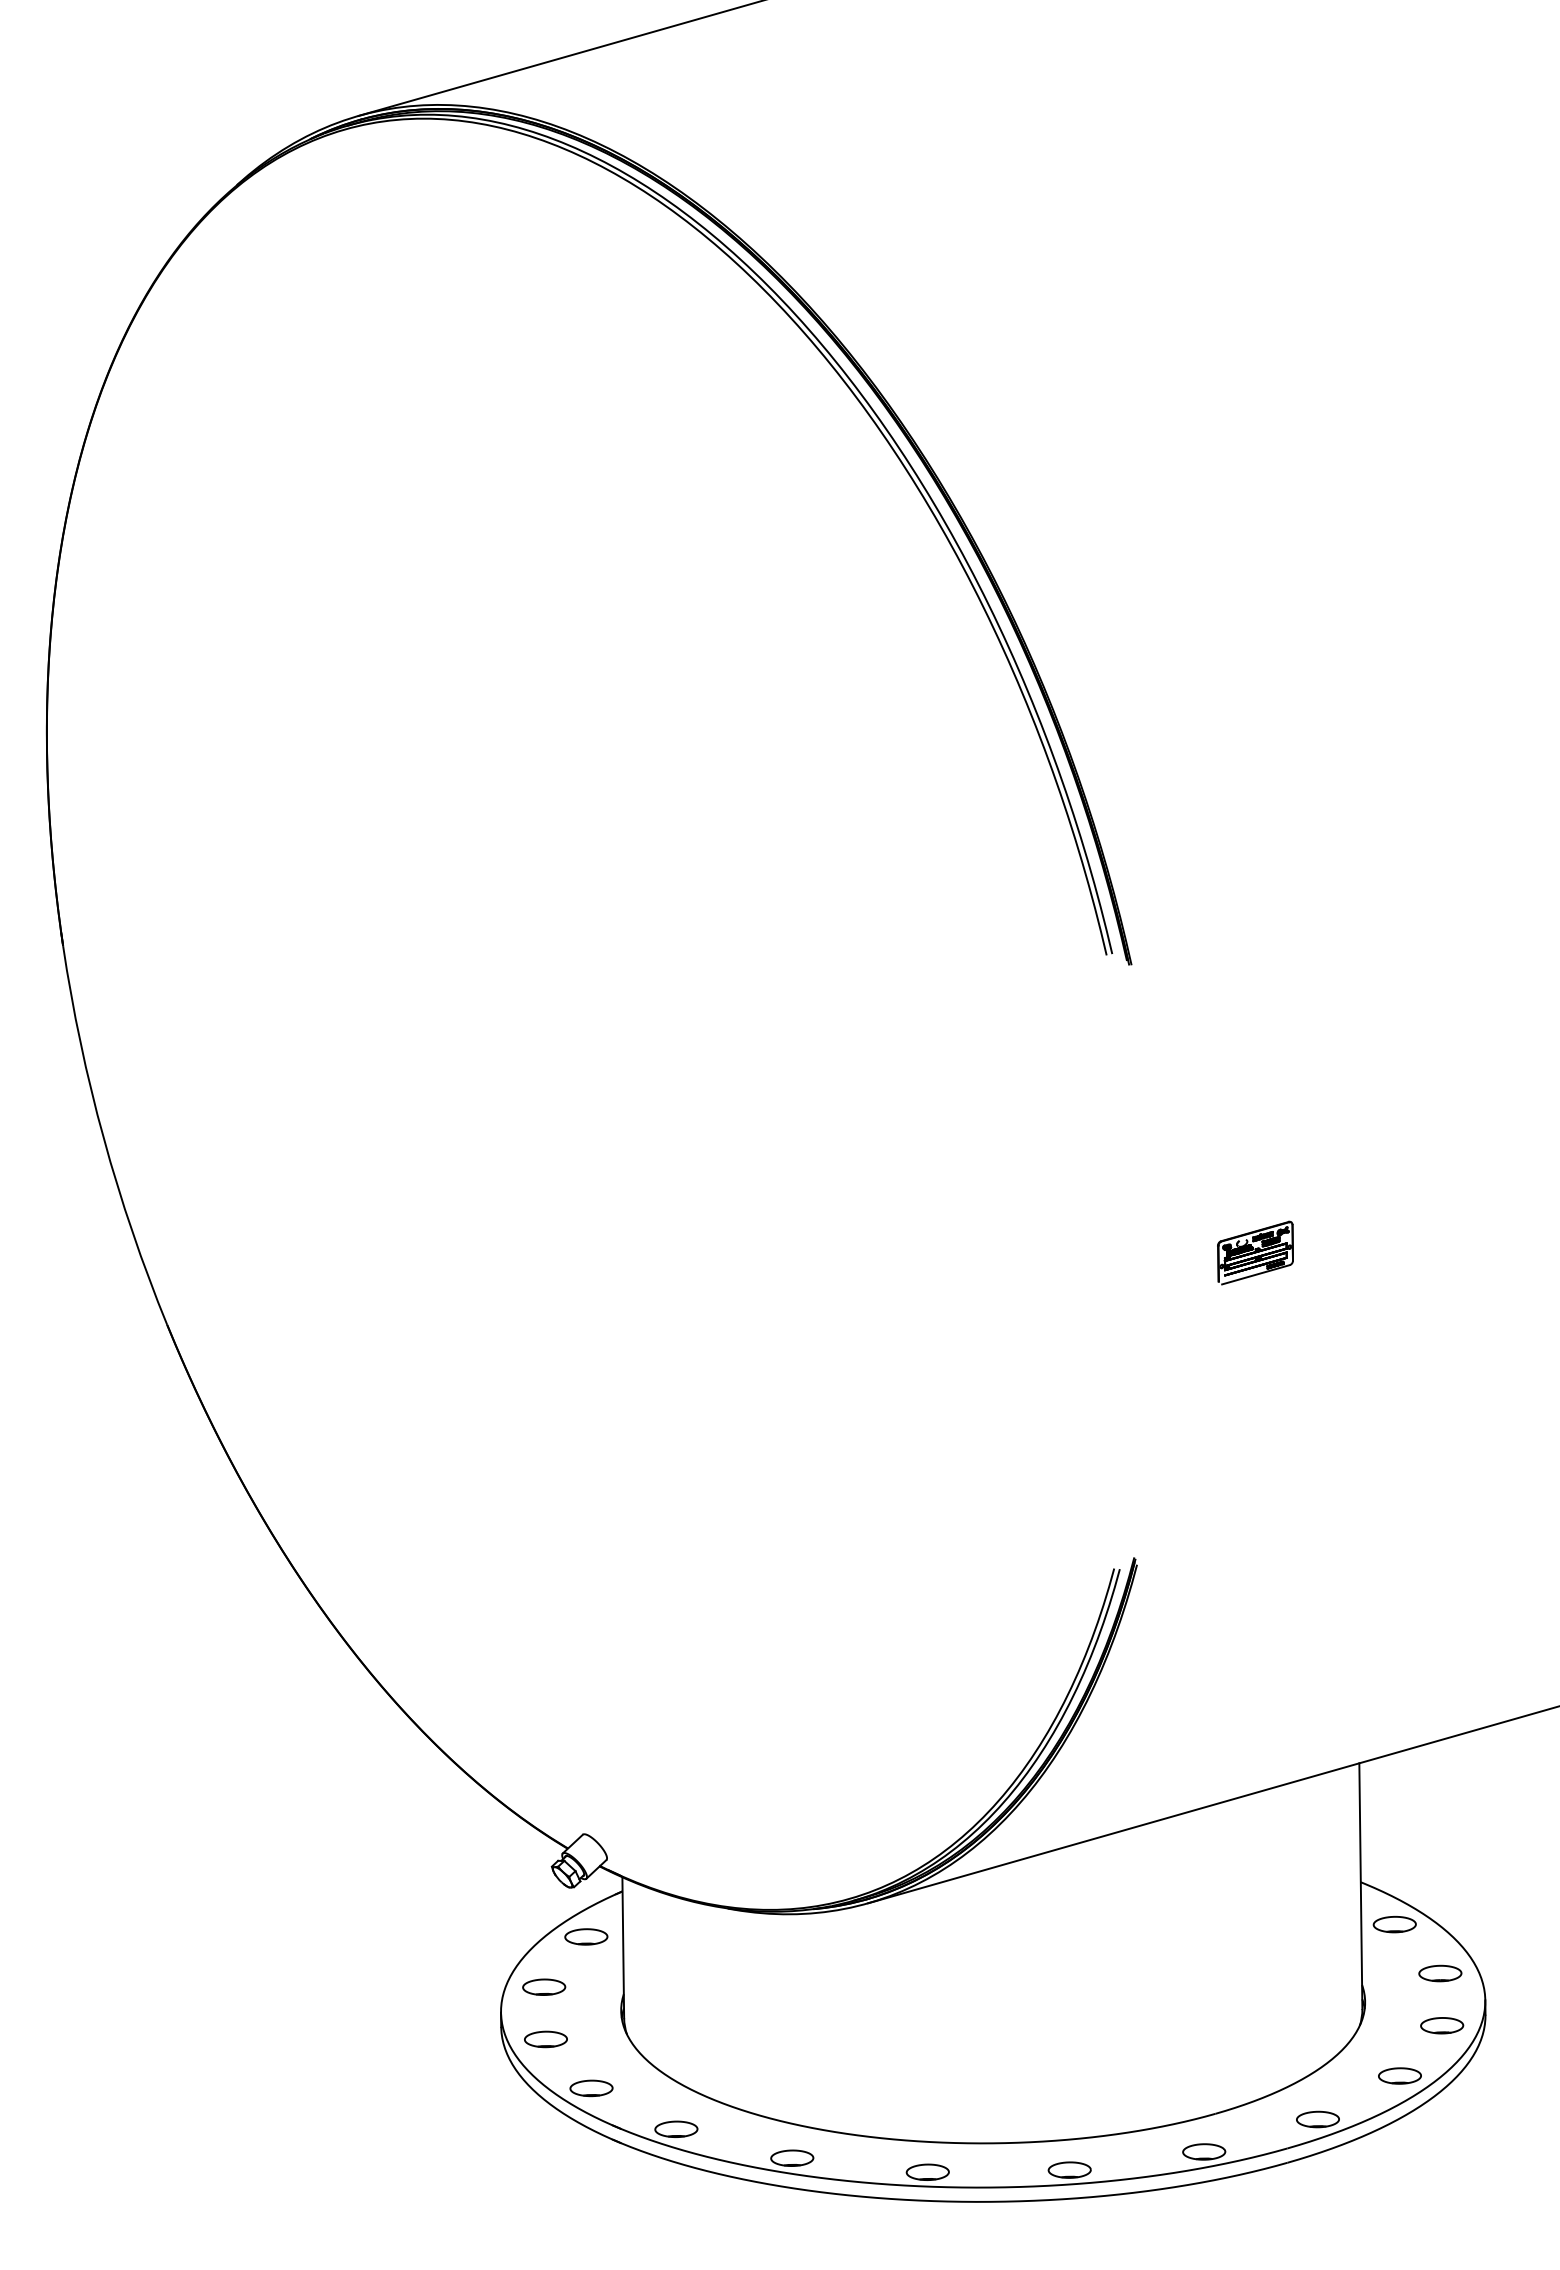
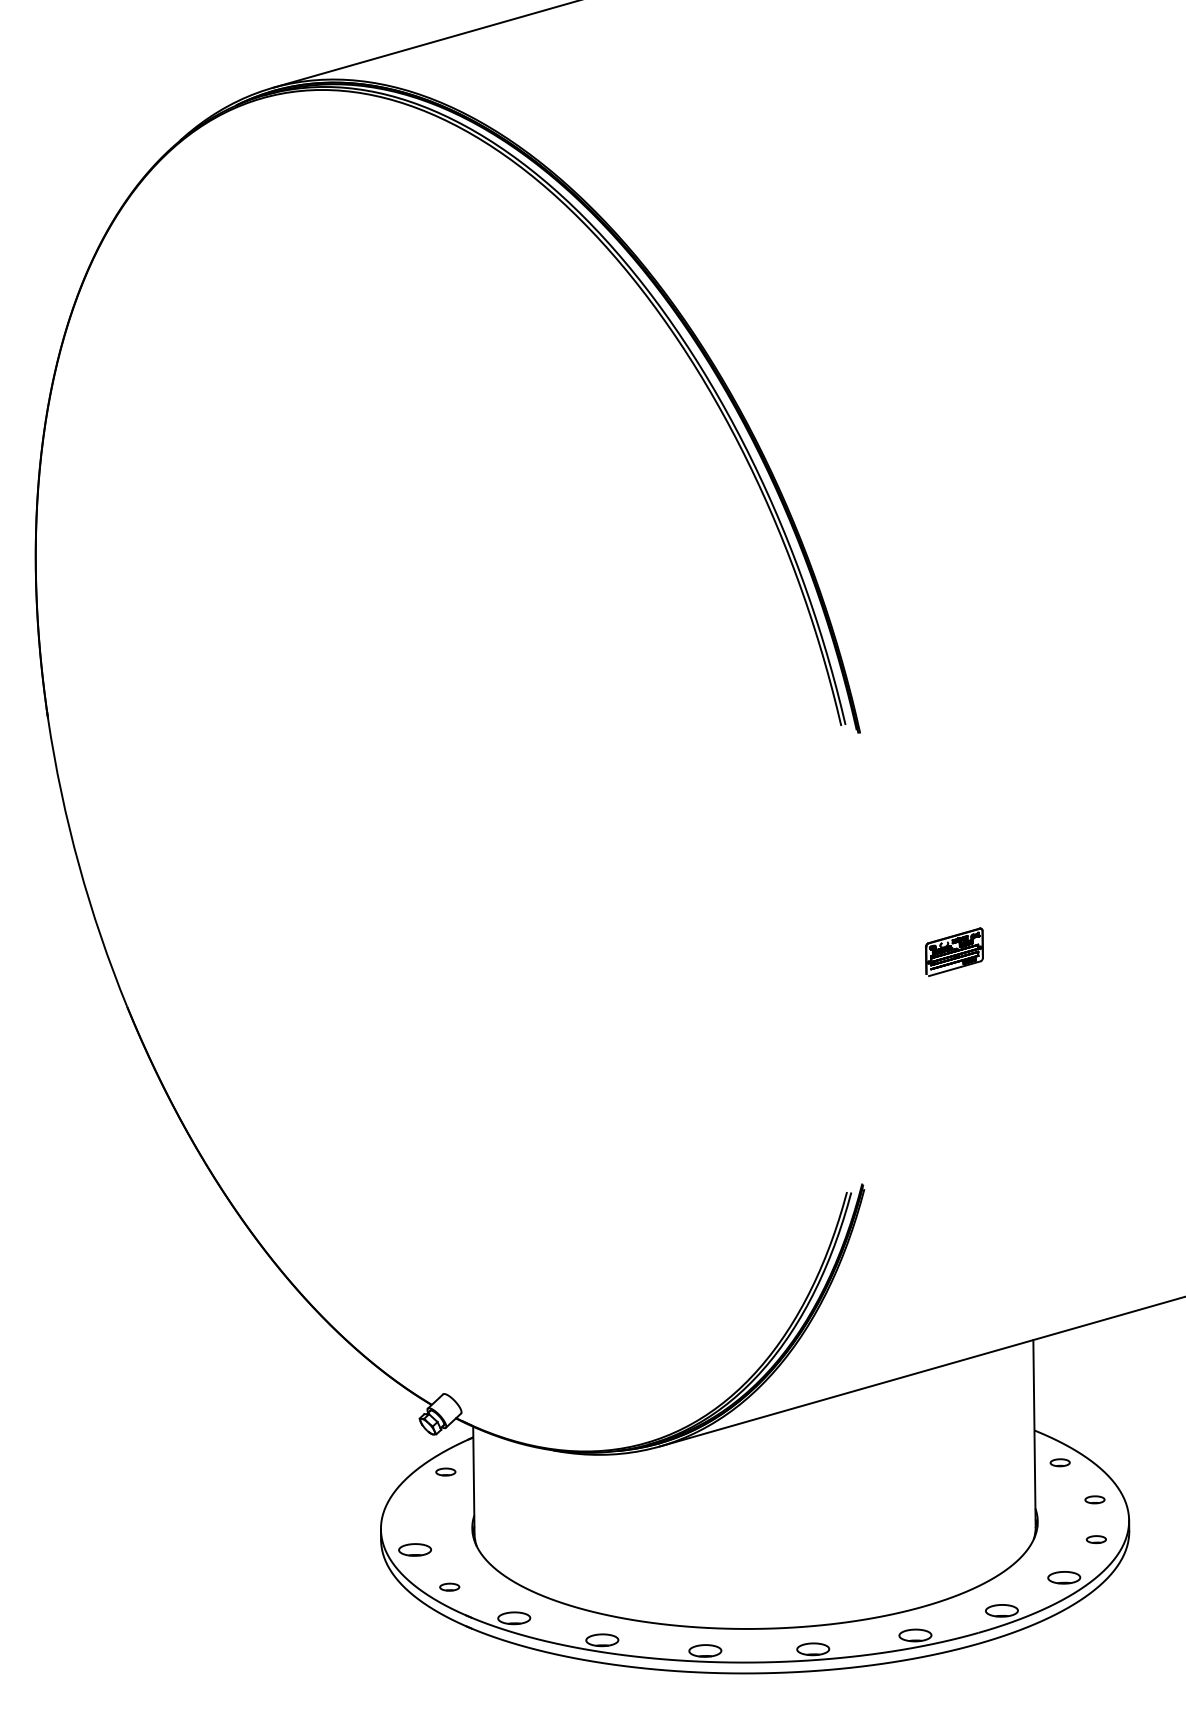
part: (1394, 1924) -> (1060, 1462), size x0.6
part: (586, 1936) -> (445, 1471), size x0.6
part: (1440, 1973) -> (1095, 1499), size x0.6
part: (544, 1986) -> (413, 1509), removed
part: (1442, 2025) -> (1096, 1539), size x0.6
part: (591, 2088) -> (449, 1587), size x0.6

